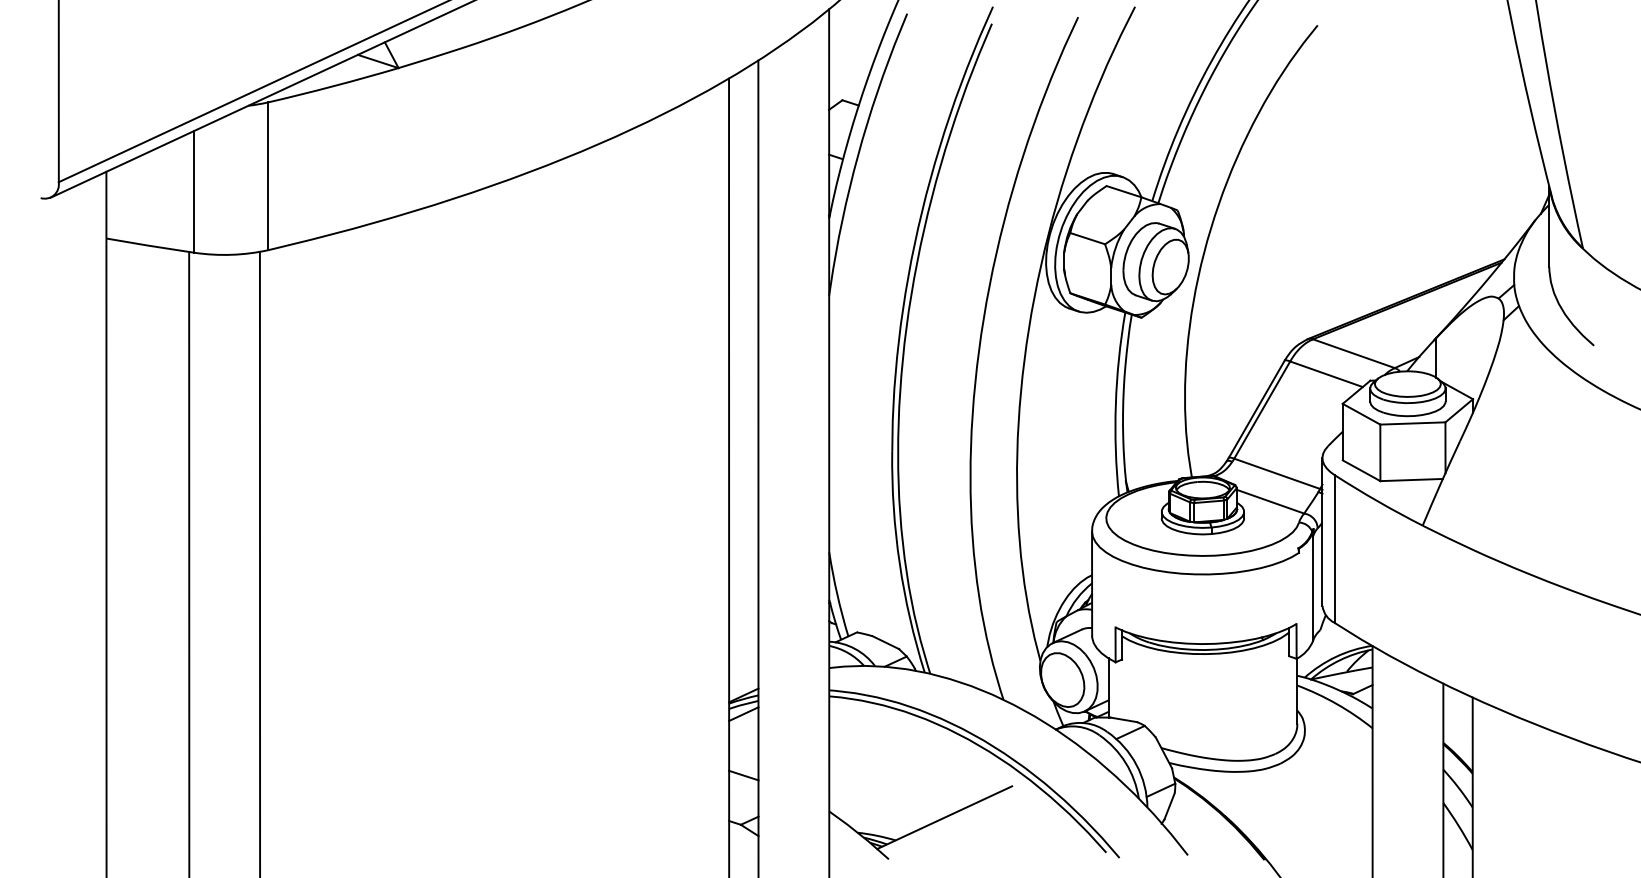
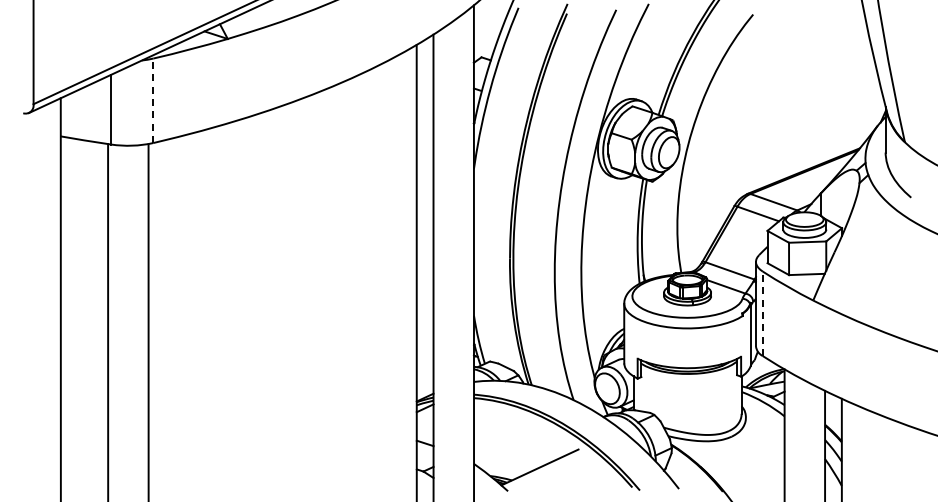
line: (268, 175) -> (153, 100), solid -> dashed
line: (1333, 548) -> (762, 313), solid -> dashed

